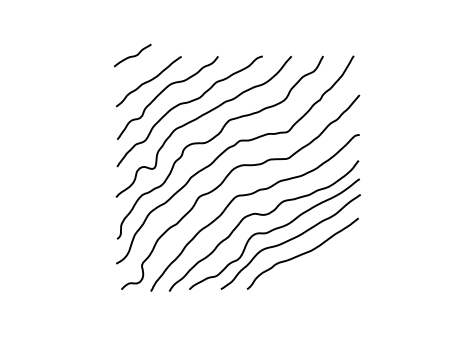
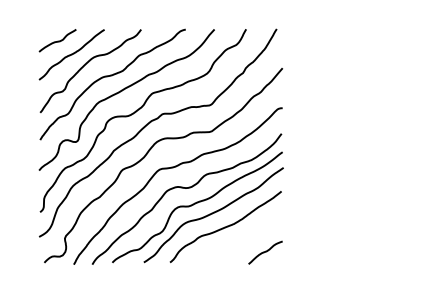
curve: (132, 55) -> (57, 40), moved
curve: (342, 279) -> (265, 252), added

